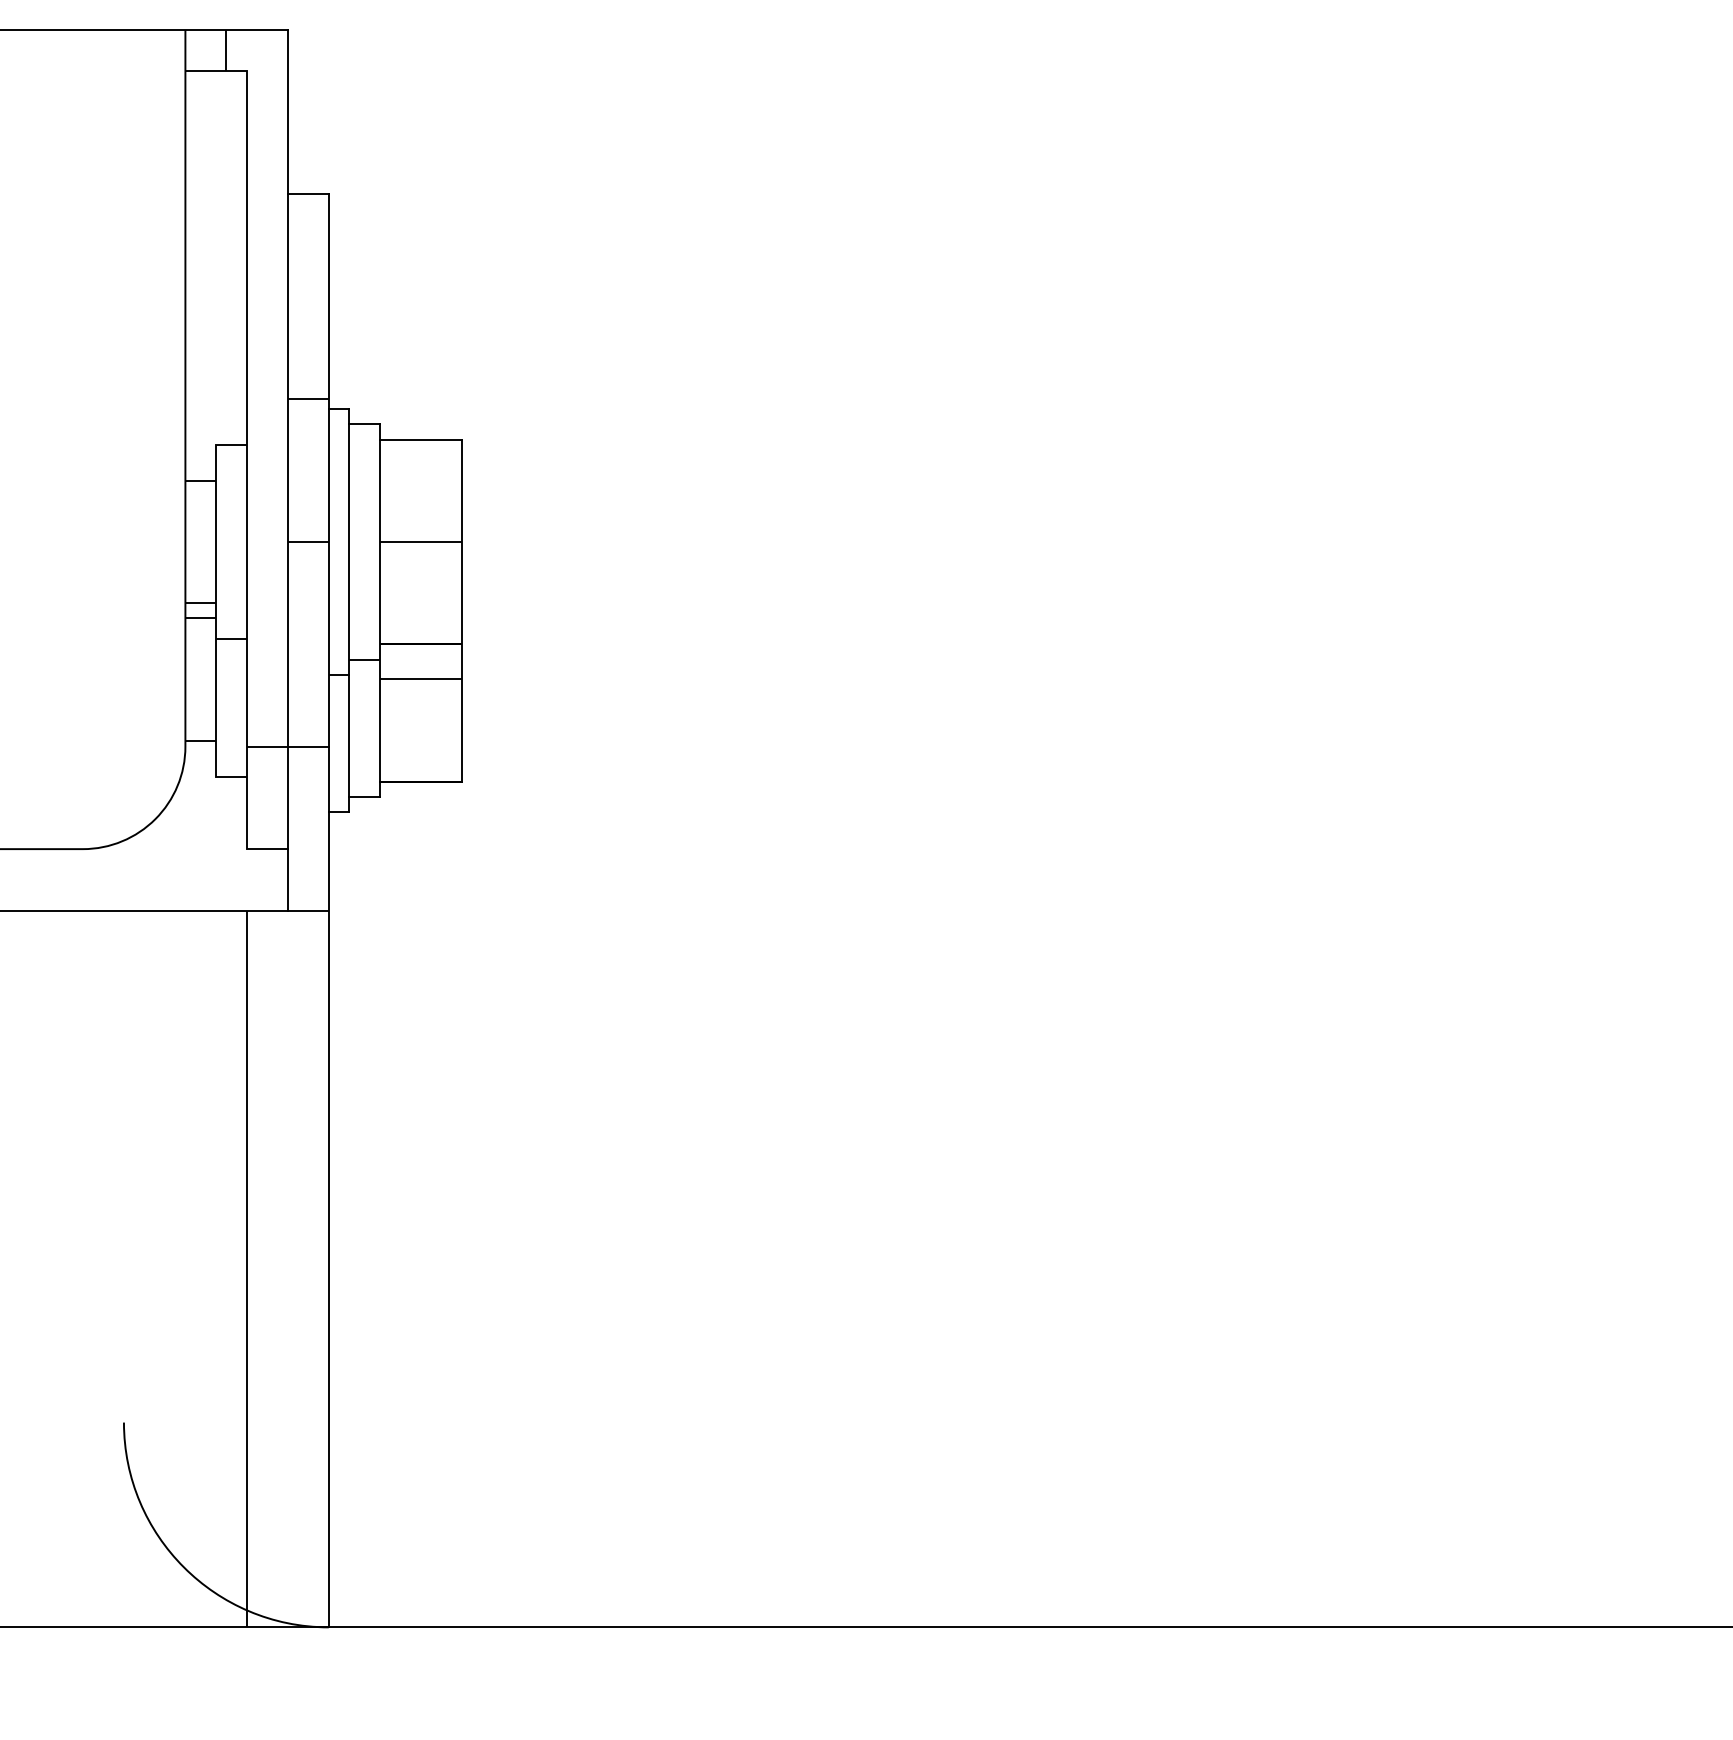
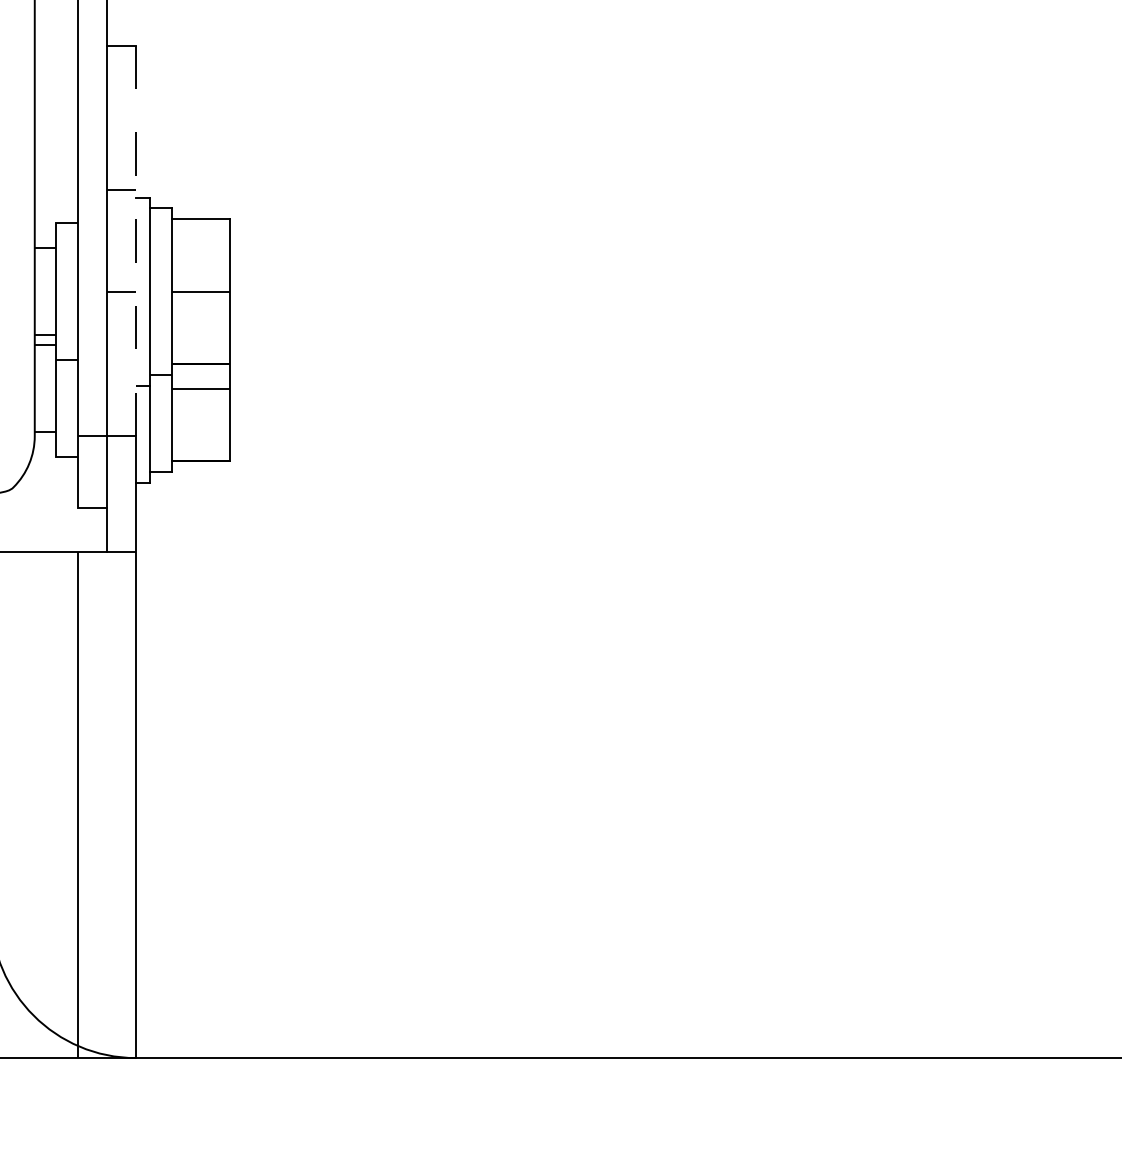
line: (328, 470) -> (135, 241), solid -> dashed

